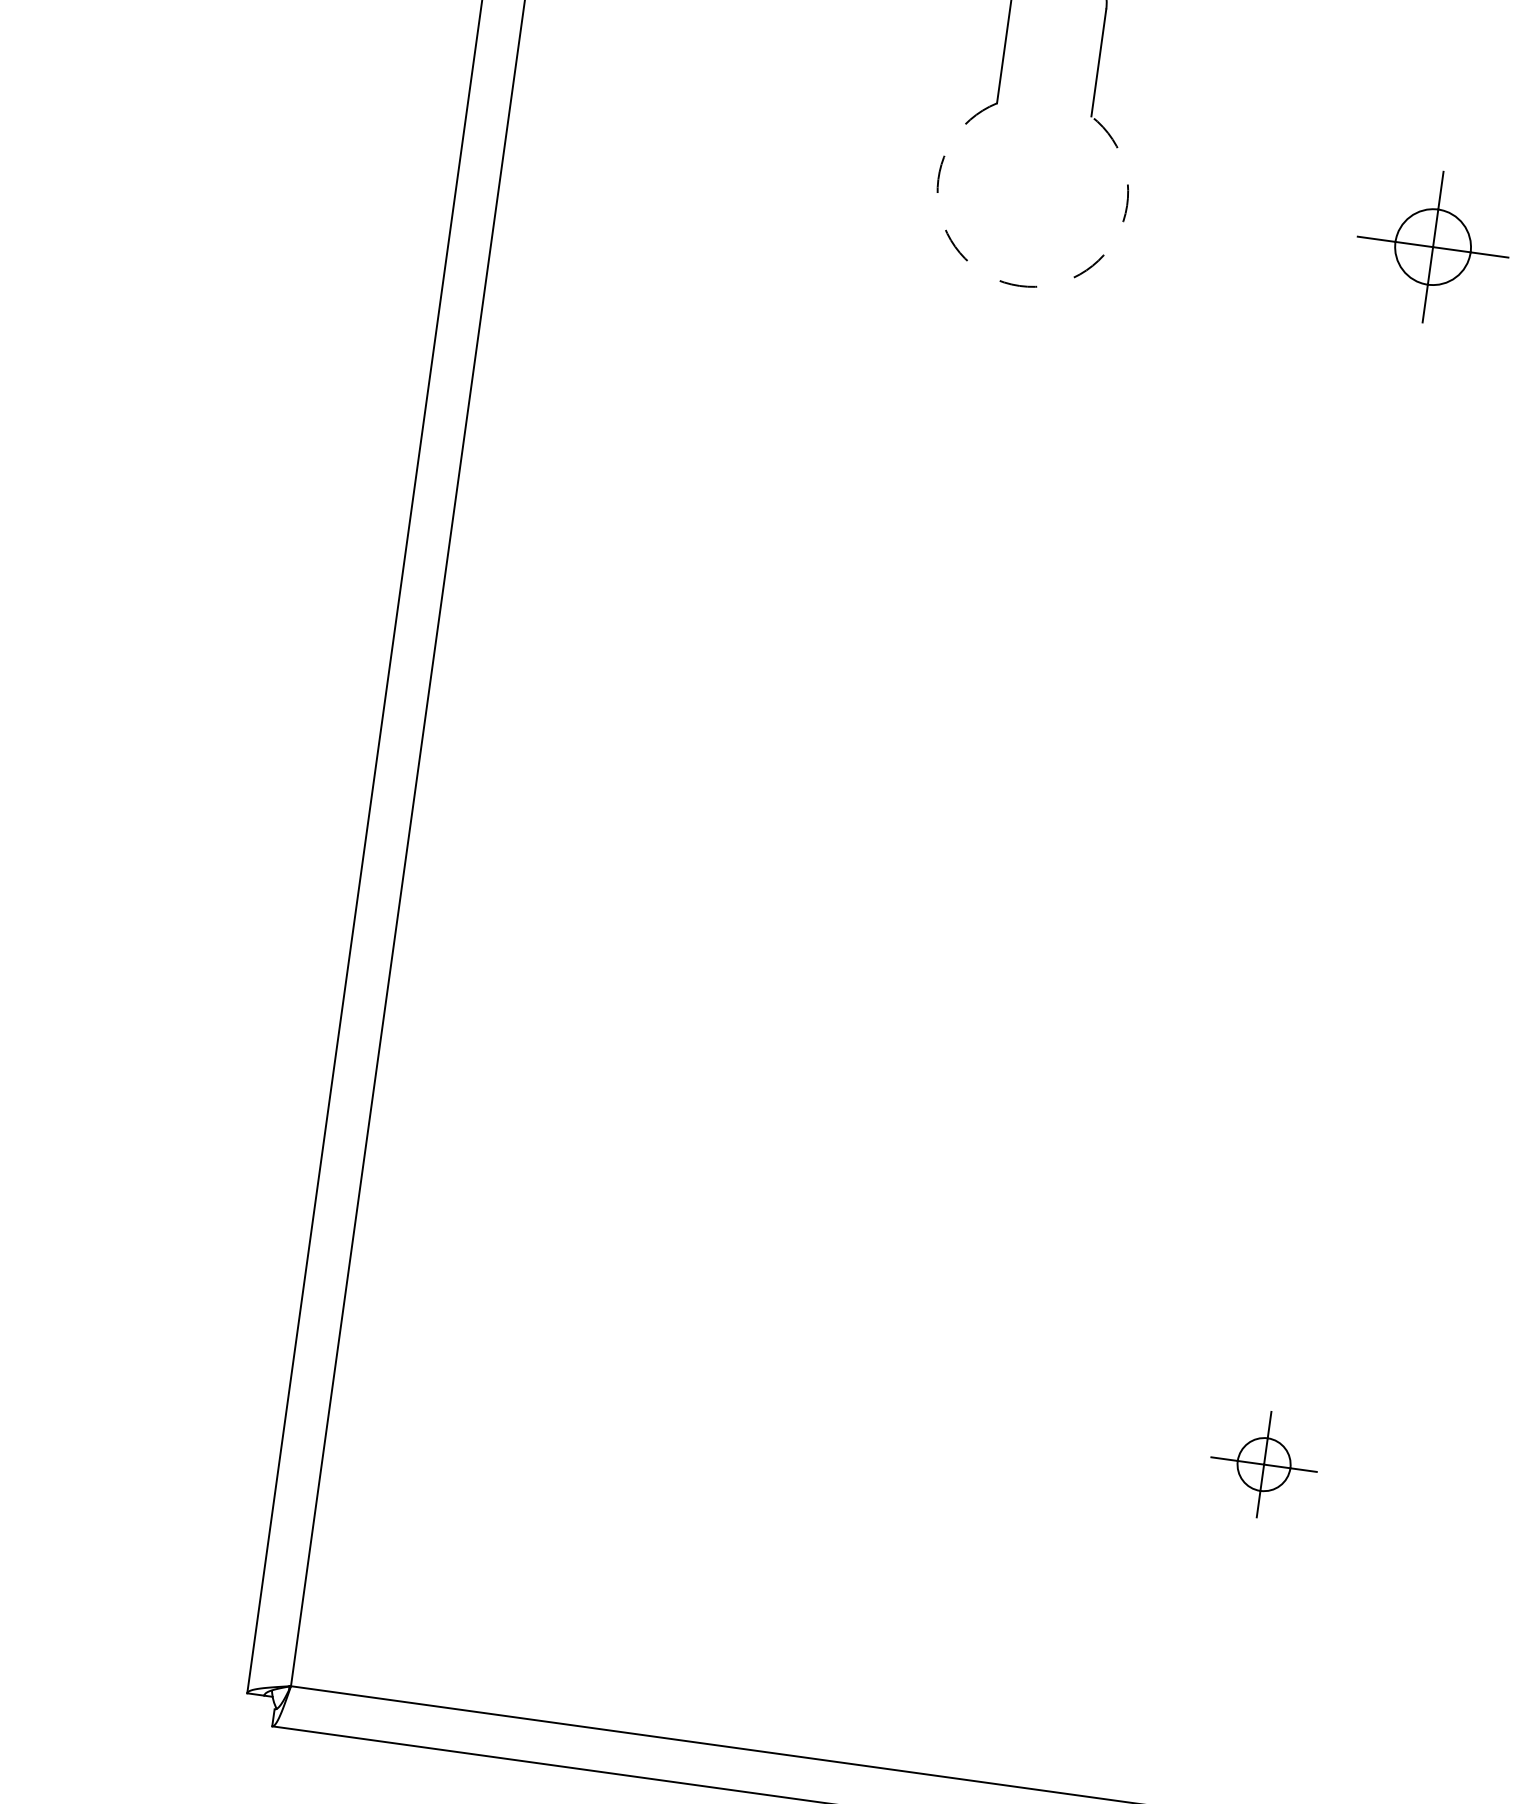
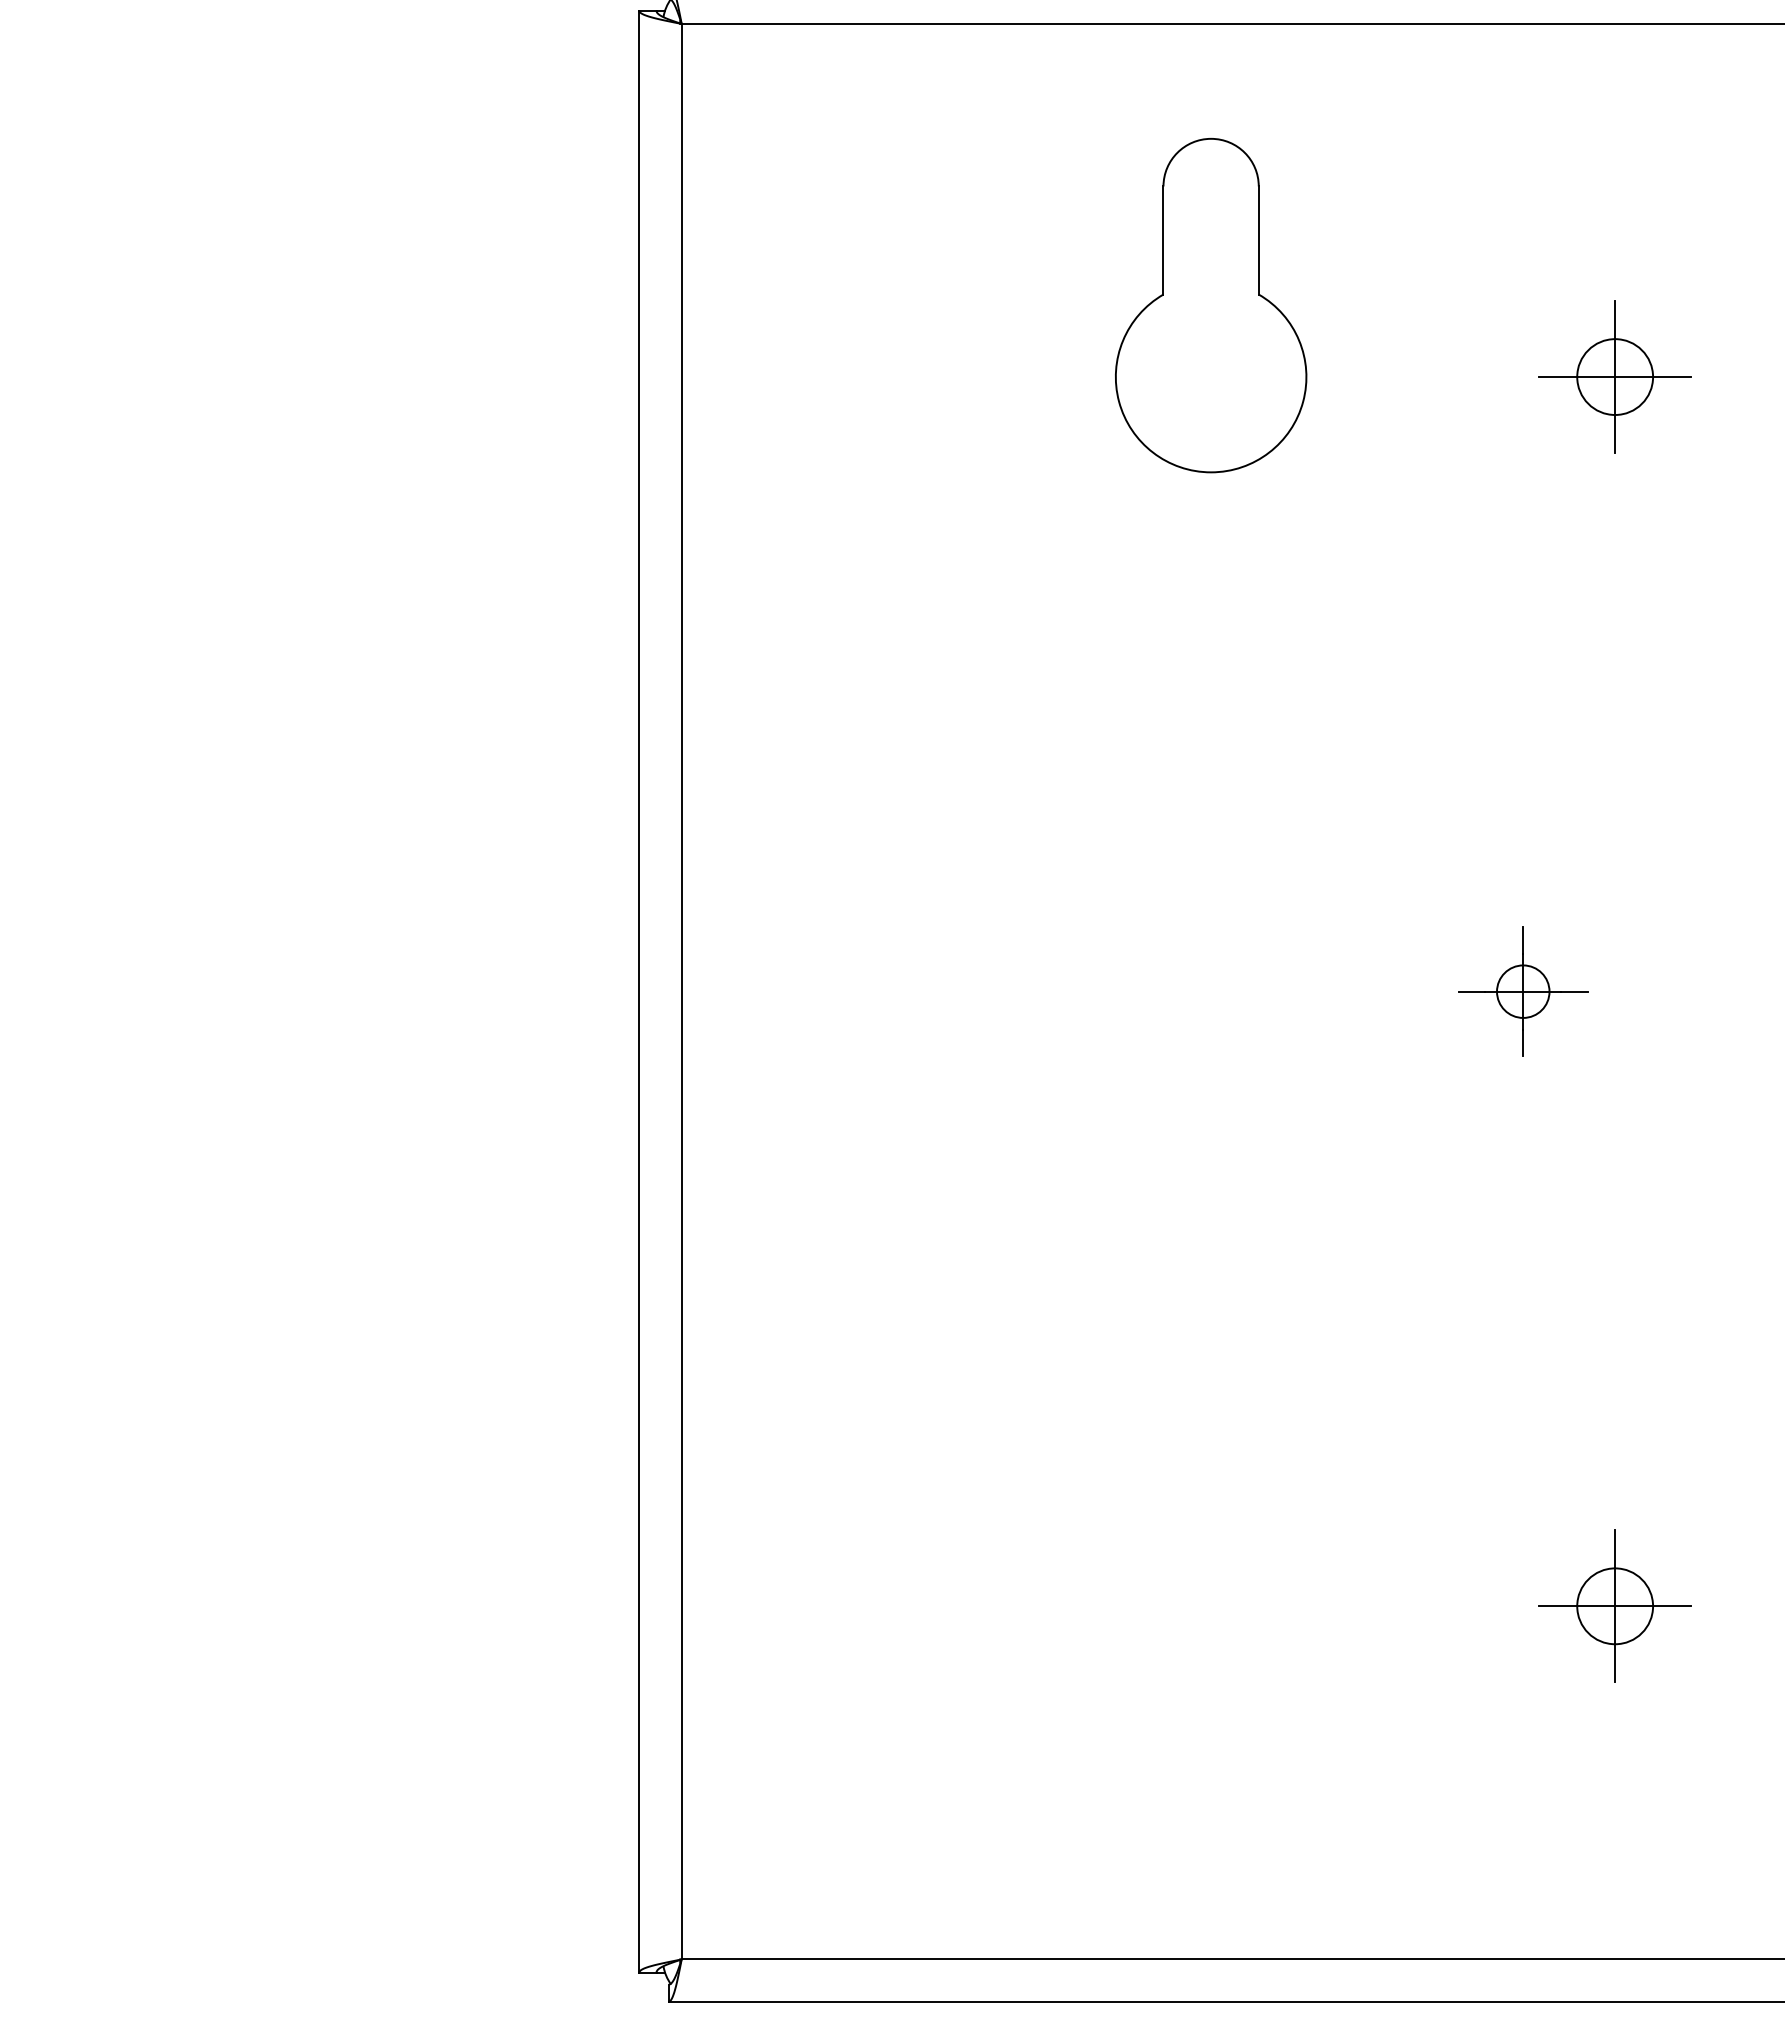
arc: (1020, 286) -> (1211, 472), dashed -> solid
part: (1257, 843) -> (1523, 991), added
part: (1263, 1463) -> (1614, 1605), size x1.43

